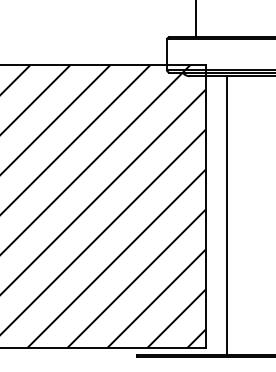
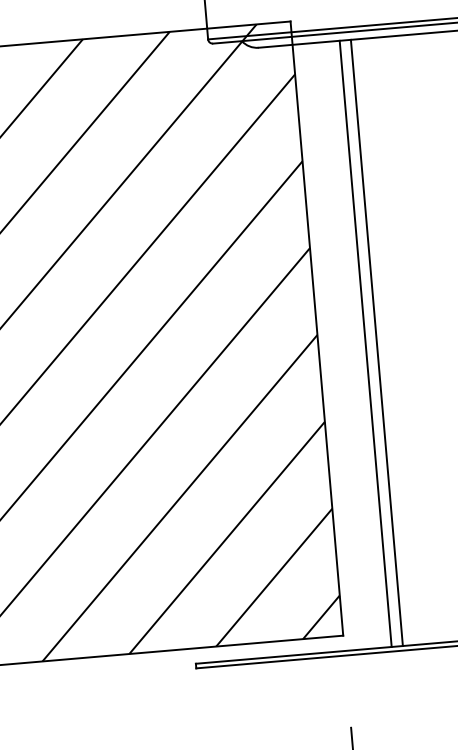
line: (232, 215) -> (376, 342), added

